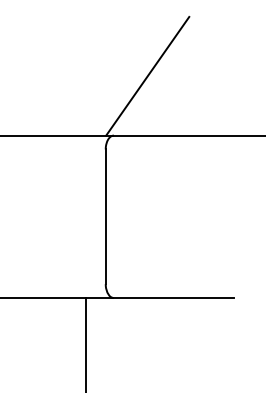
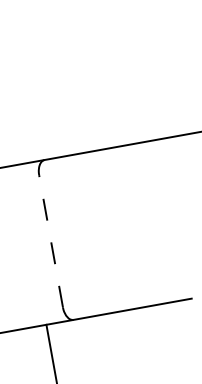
line: (147, 75) -> (67, 94), removed
line: (105, 216) -> (50, 241), solid -> dashed

